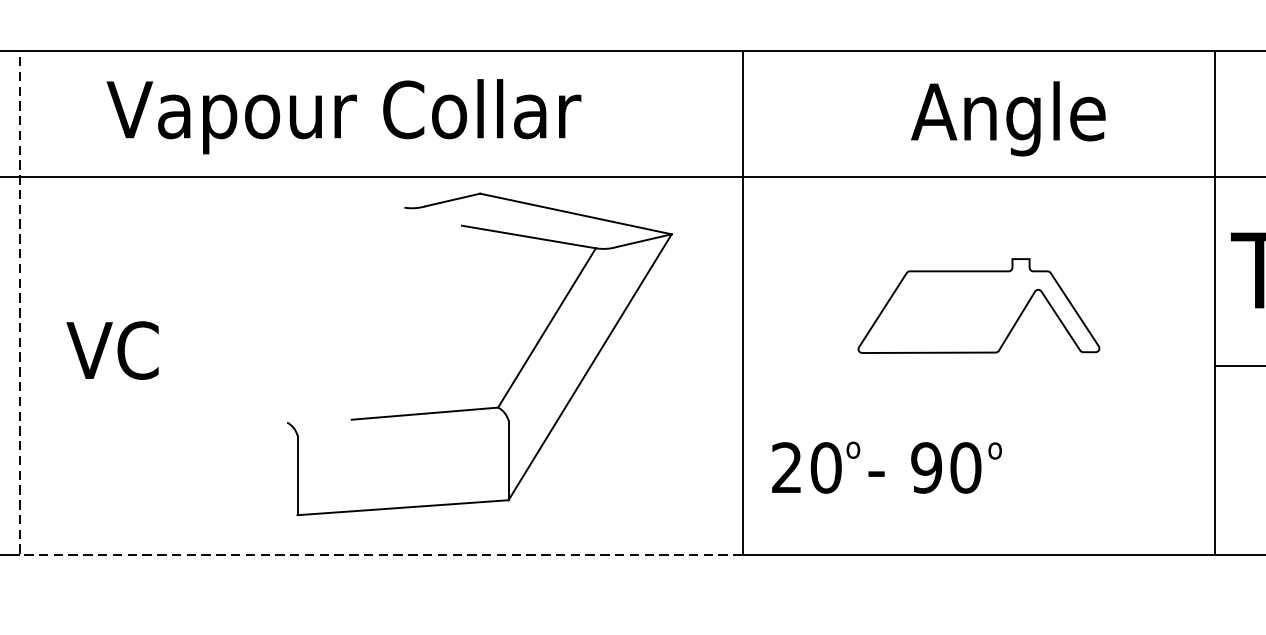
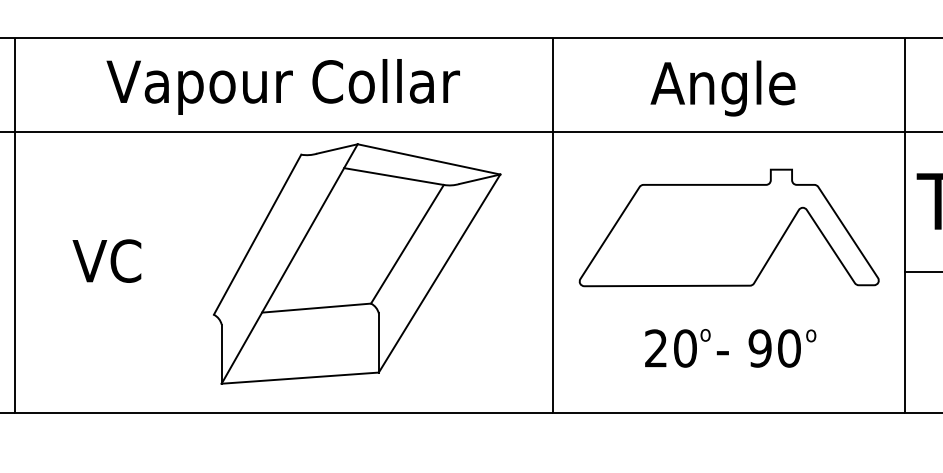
text: (342, 116) -> (282, 86), moved
text: (1007, 118) -> (722, 88), moved
part: (978, 305) -> (728, 227), size x1.67
line: (345, 314) -> (257, 234), added
text: (111, 349) -> (106, 260), moved
line: (388, 353) -> (289, 263), added
text: (886, 467) -> (730, 348), moved
line: (128, 555) -> (95, 413), dashed -> solid

